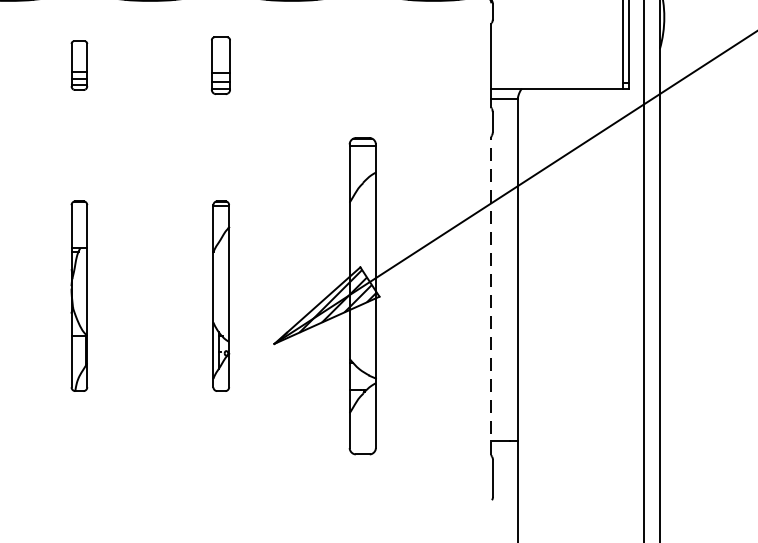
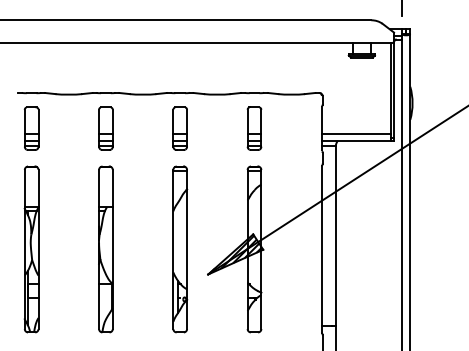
part: (78, 65) -> (105, 128), size x1.67
part: (219, 65) -> (179, 128), size x1.43
part: (362, 65) -> (254, 128), added
line: (557, 76) -> (356, 134), added
line: (490, 294) -> (321, 248), dashed -> solid
part: (78, 296) -> (105, 249), size x1.67
part: (221, 296) -> (180, 249), size x1.67

